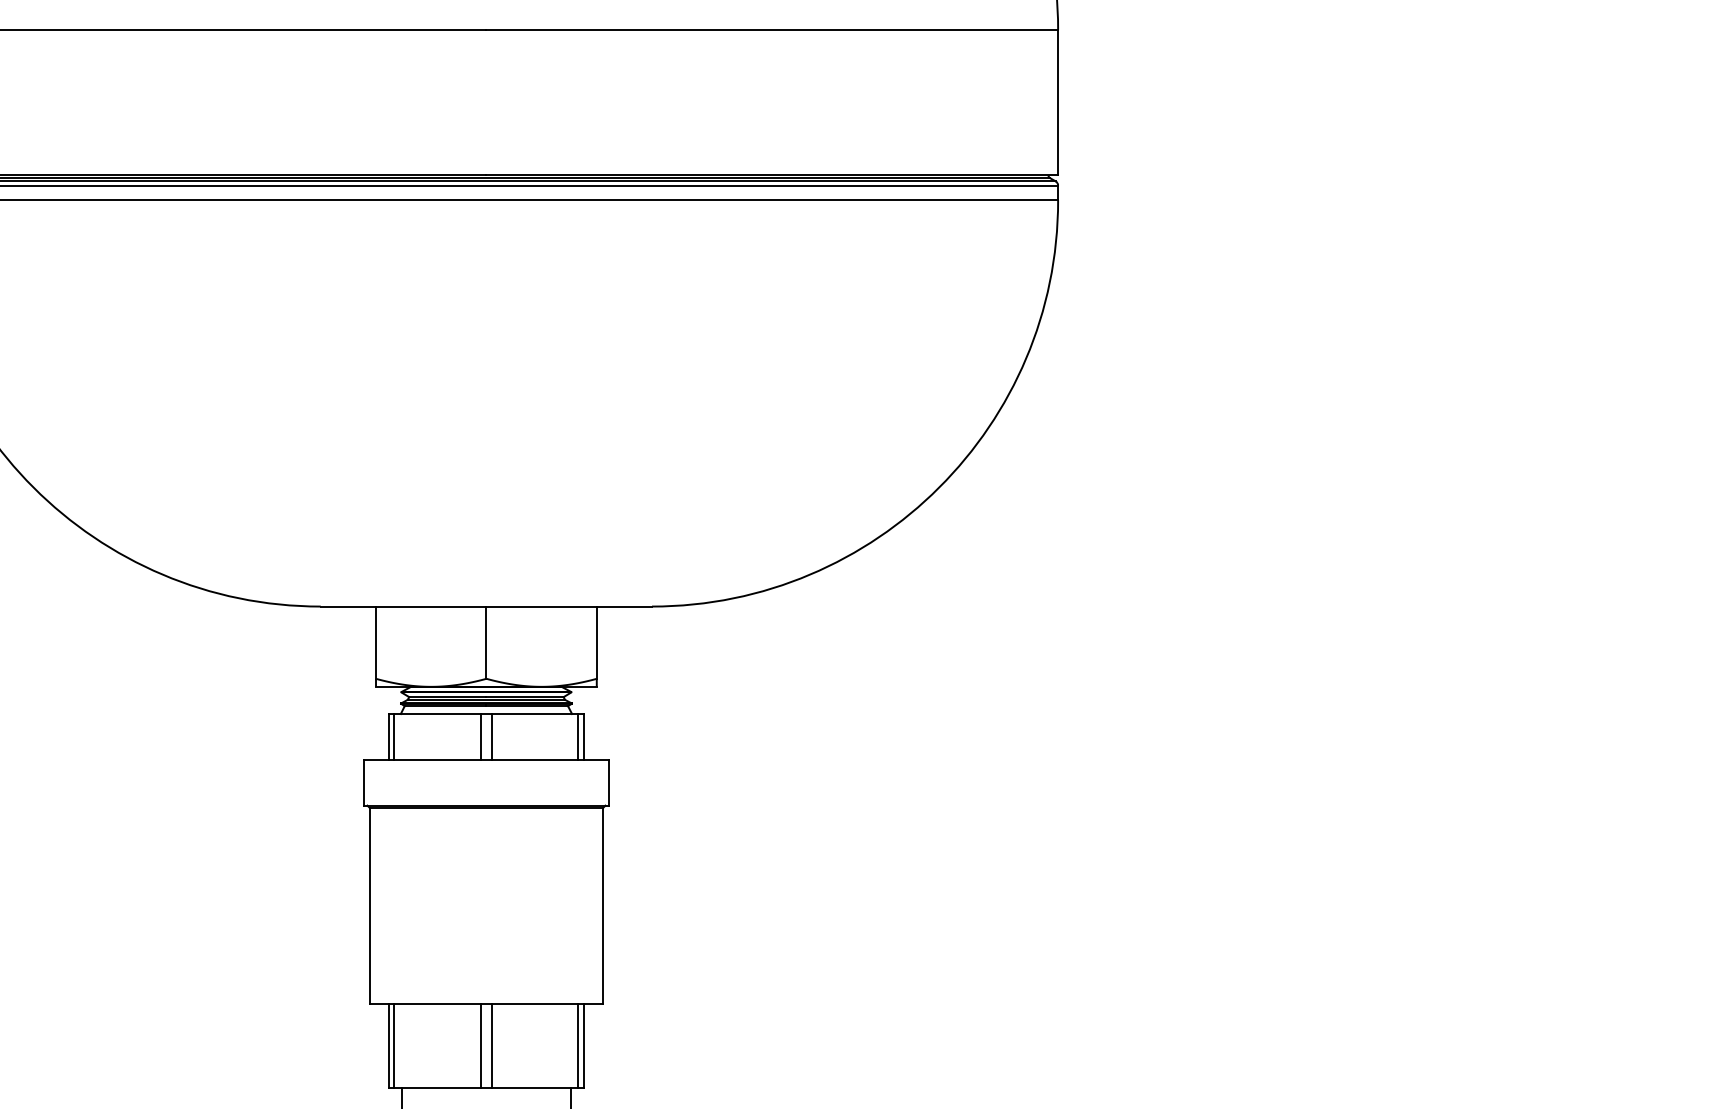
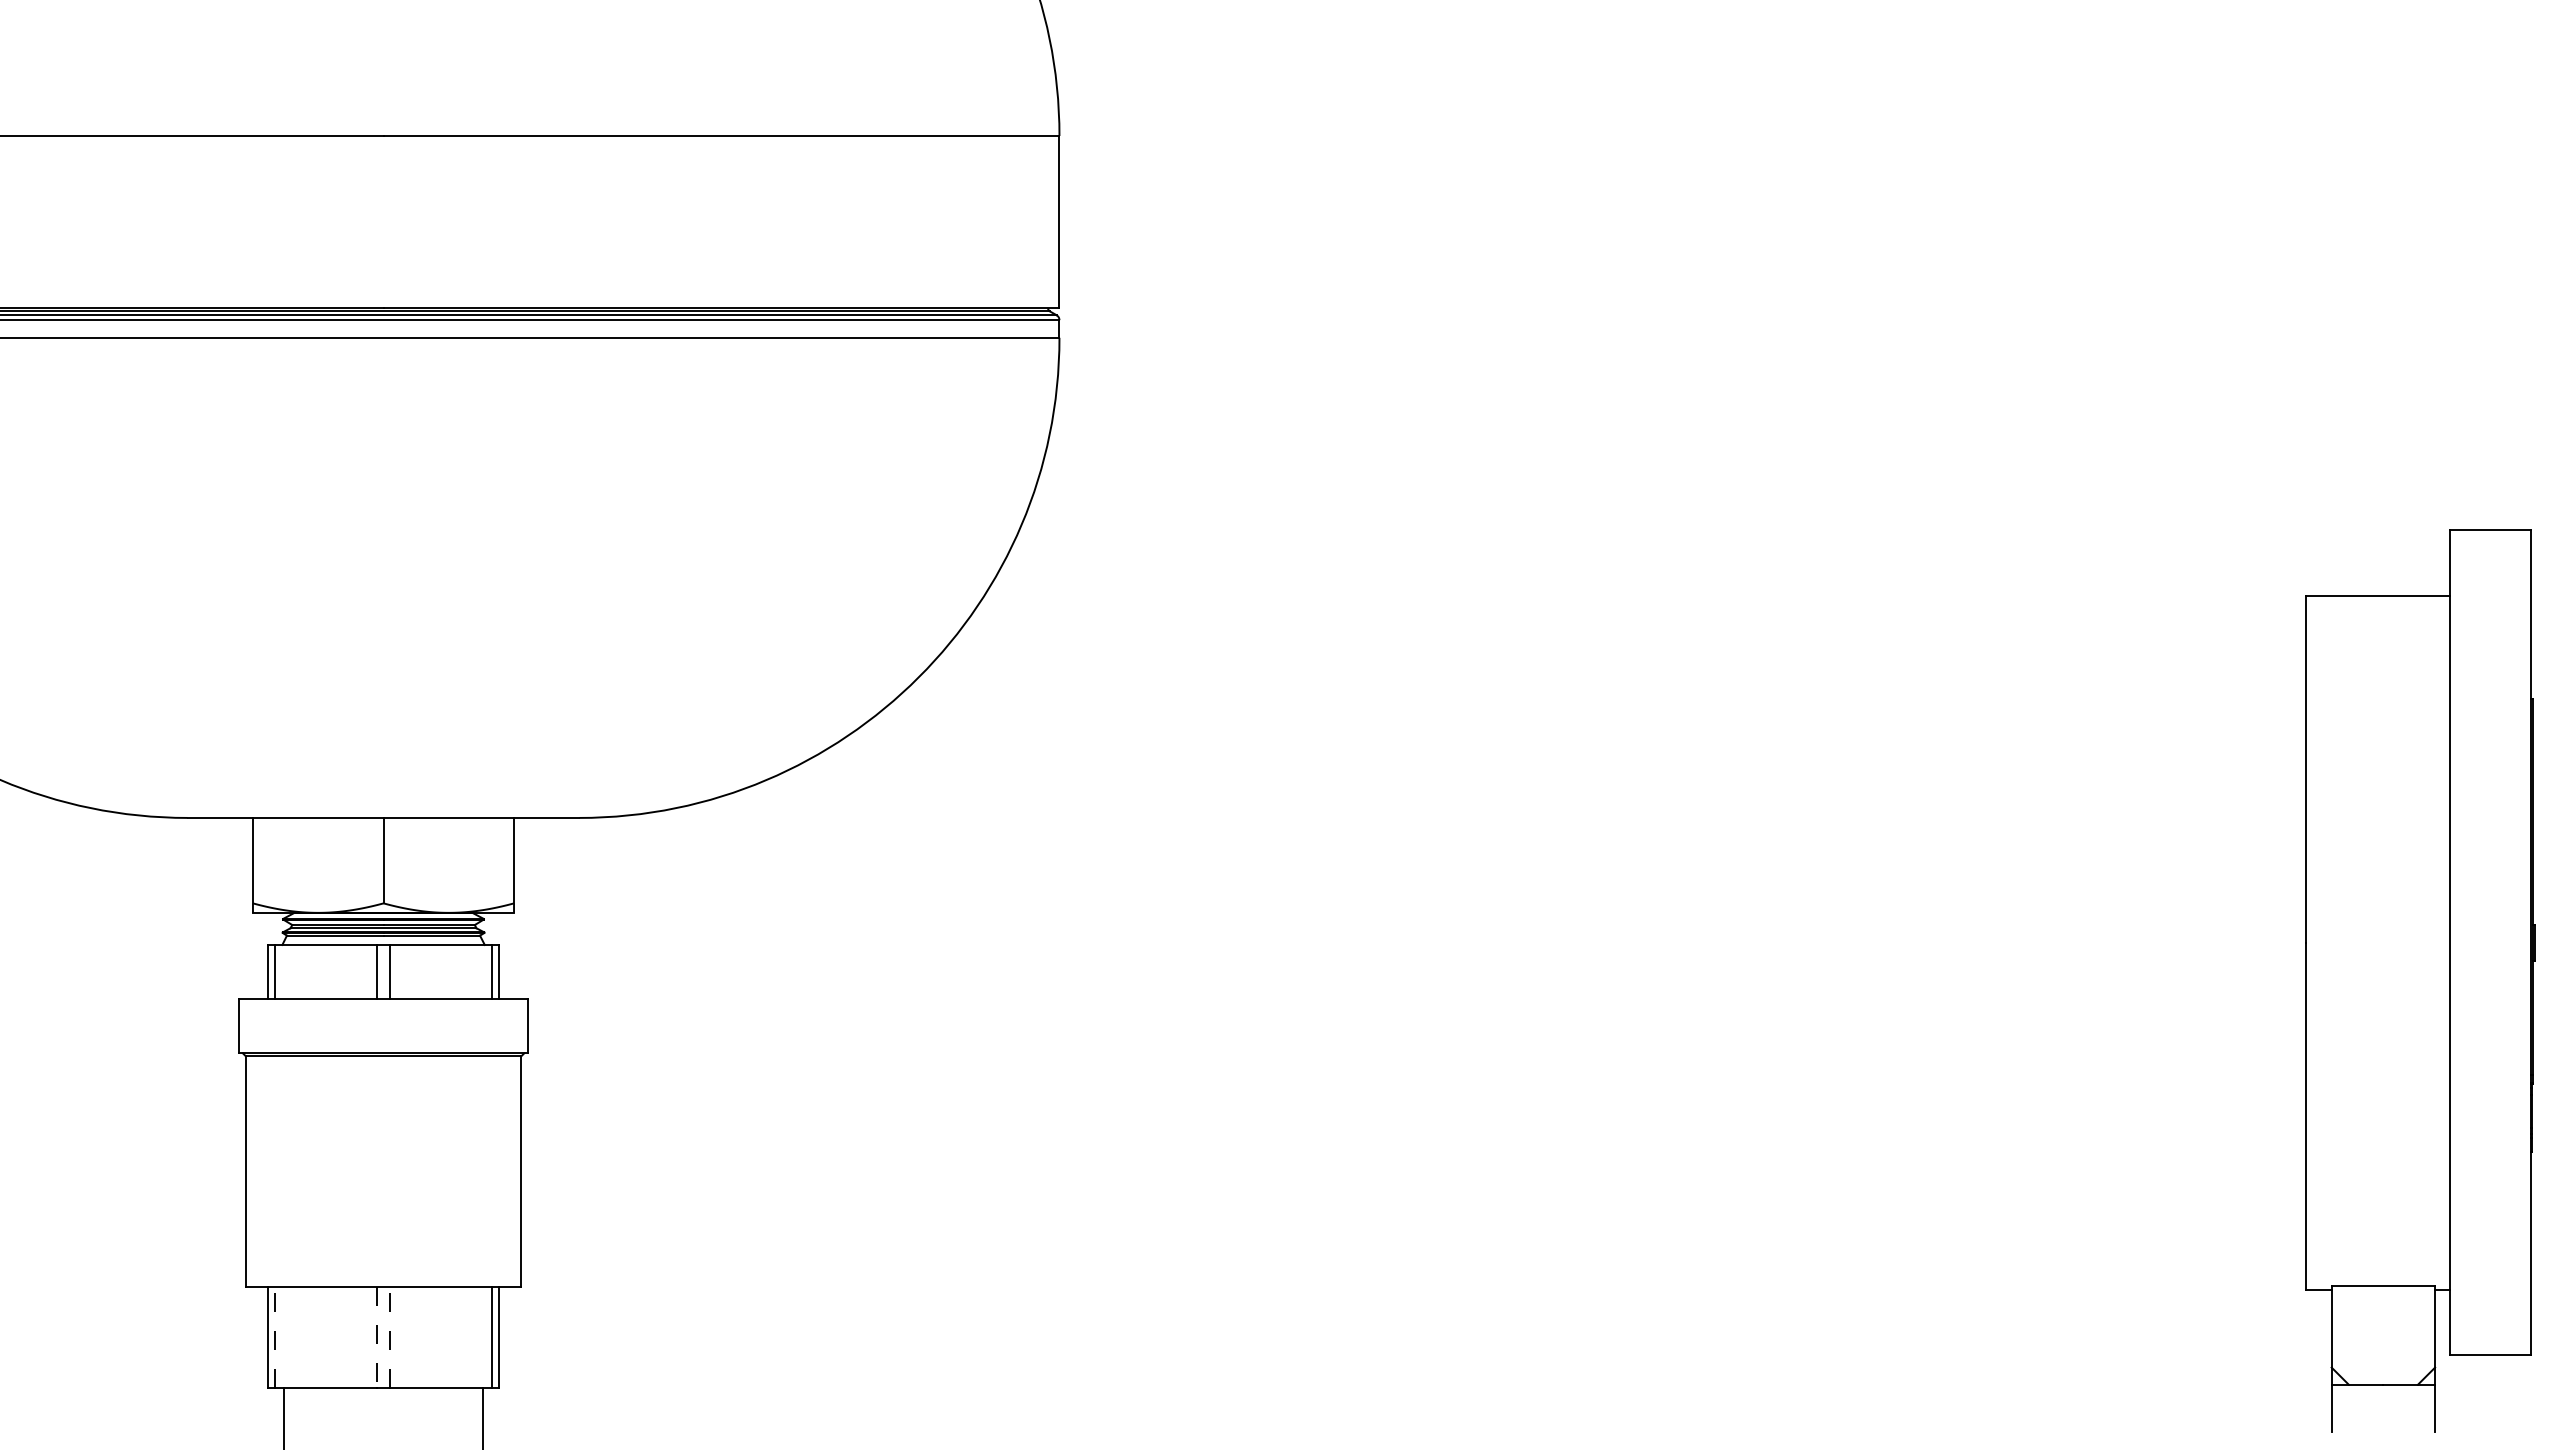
line: (394, 1045) -> (274, 1336), solid -> dashed
line: (492, 1045) -> (390, 1336), solid -> dashed
line: (480, 1046) -> (376, 1337), solid -> dashed

